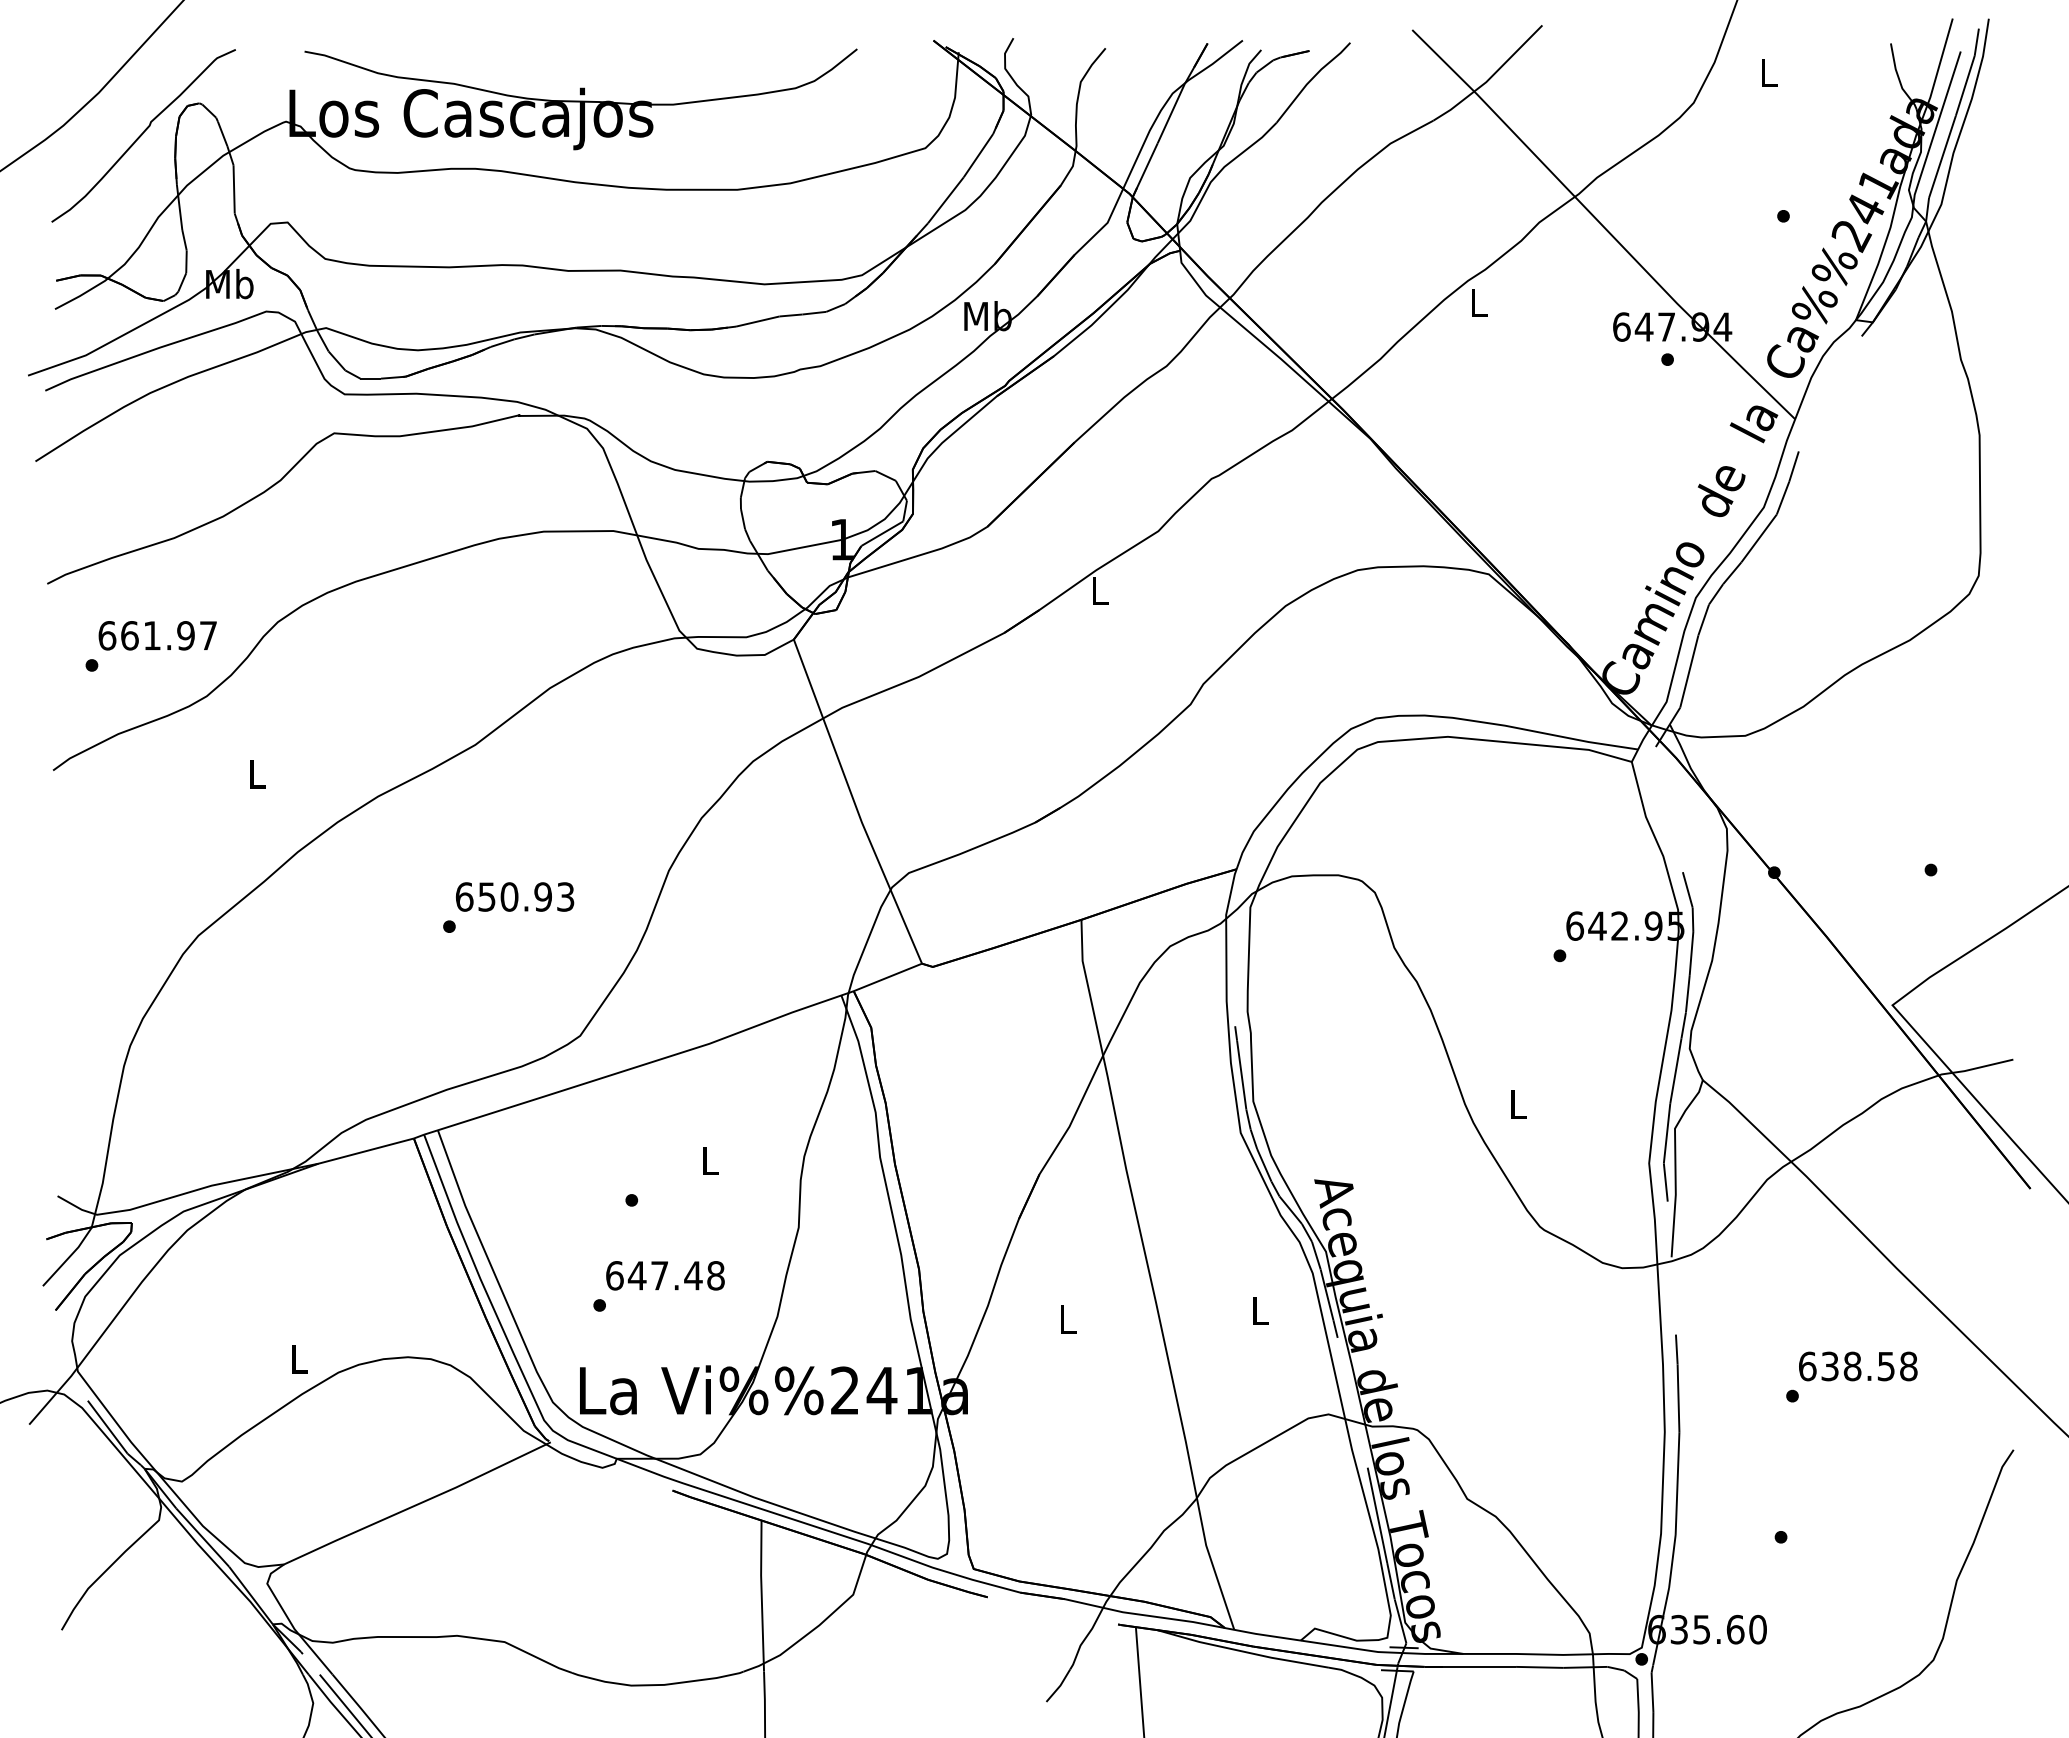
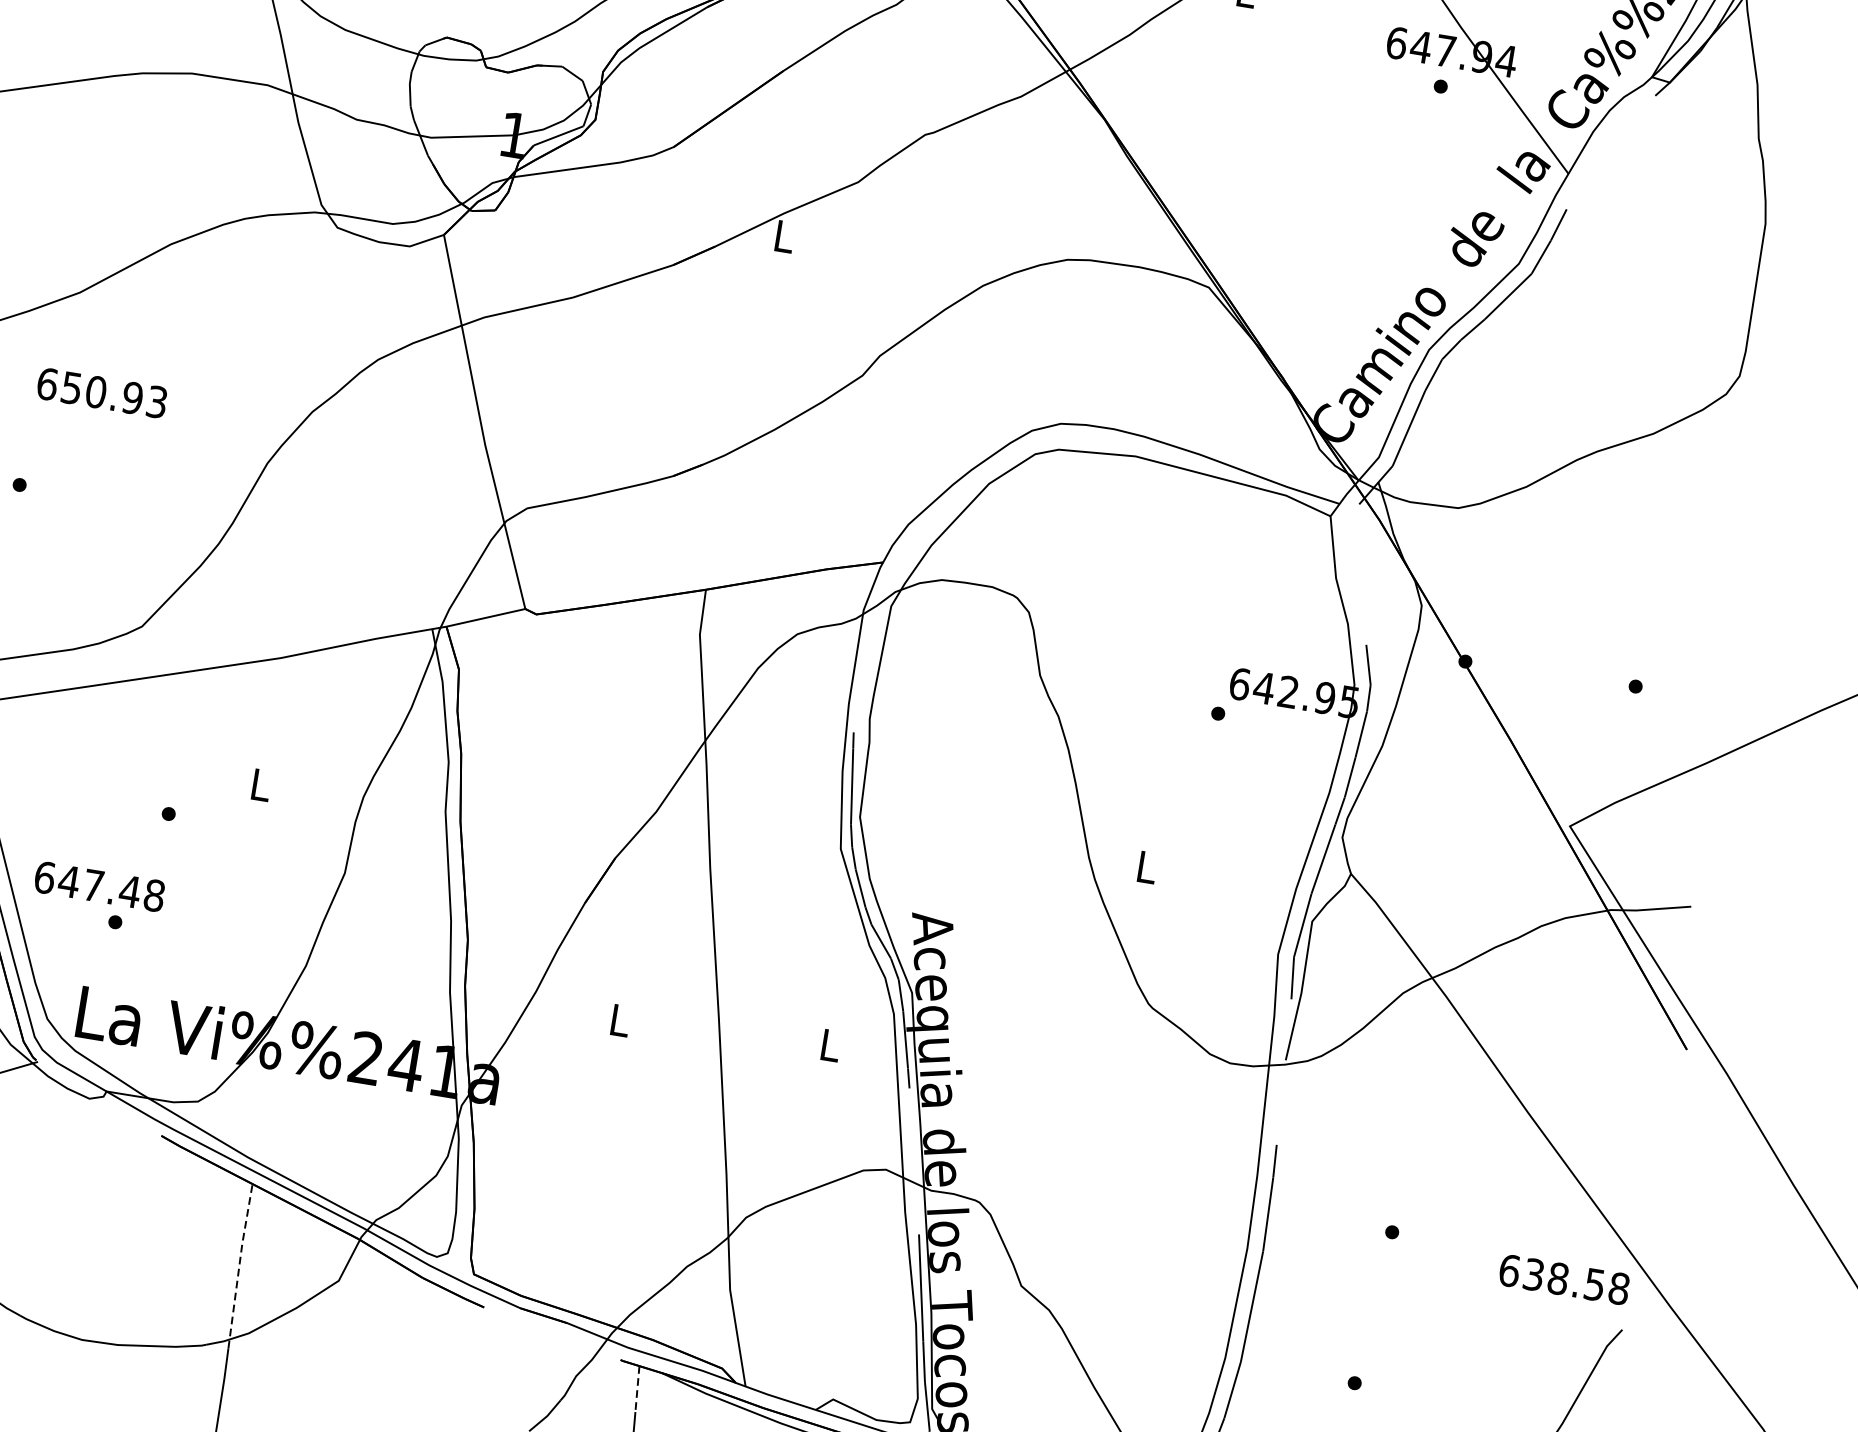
text: (515, 896) -> (102, 392), moved
text: (665, 1275) -> (99, 886), moved
text: (1858, 1366) -> (1564, 1279), moved
line: (761, 1595) -> (239, 1265), solid -> dashed
line: (1137, 1648) -> (637, 1389), solid -> dashed

